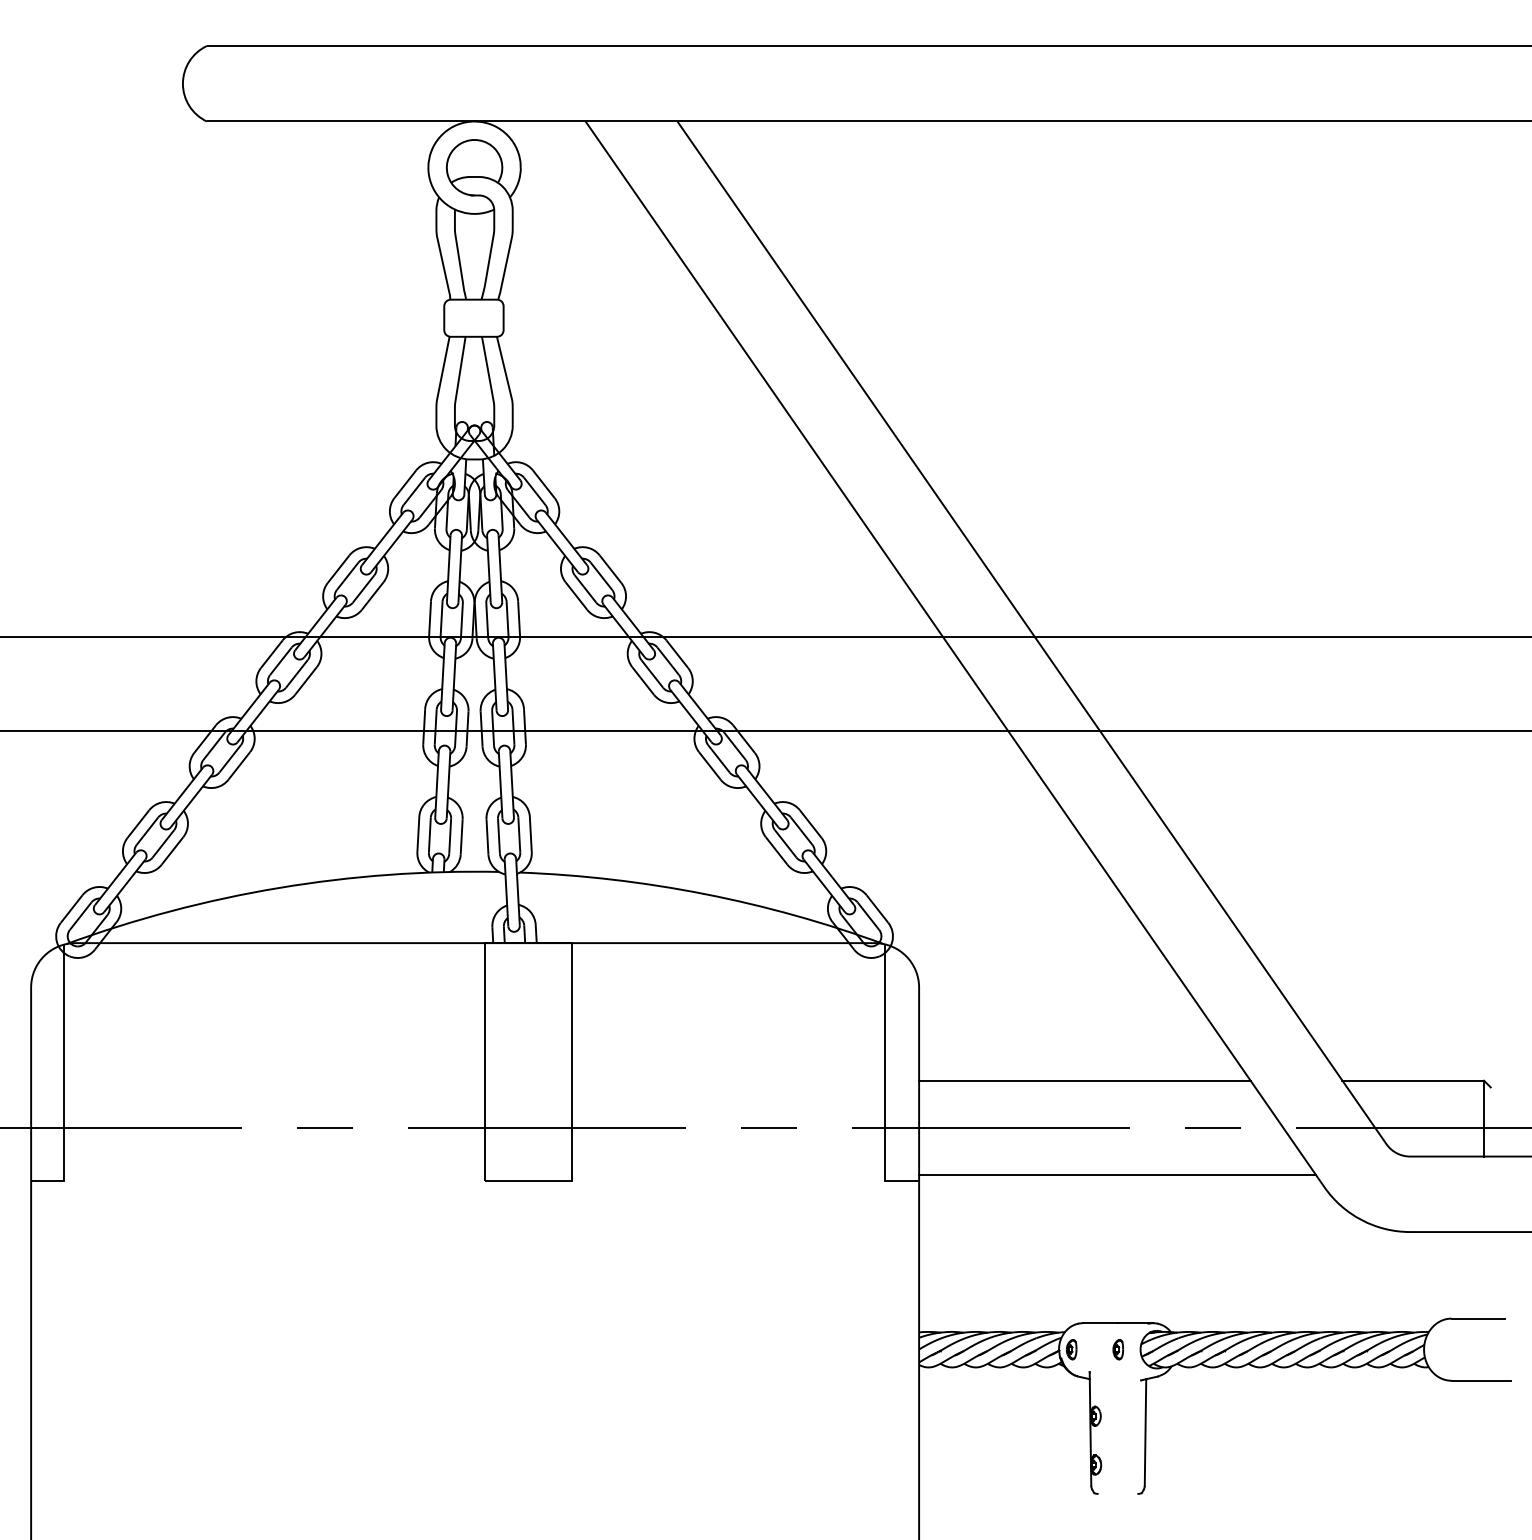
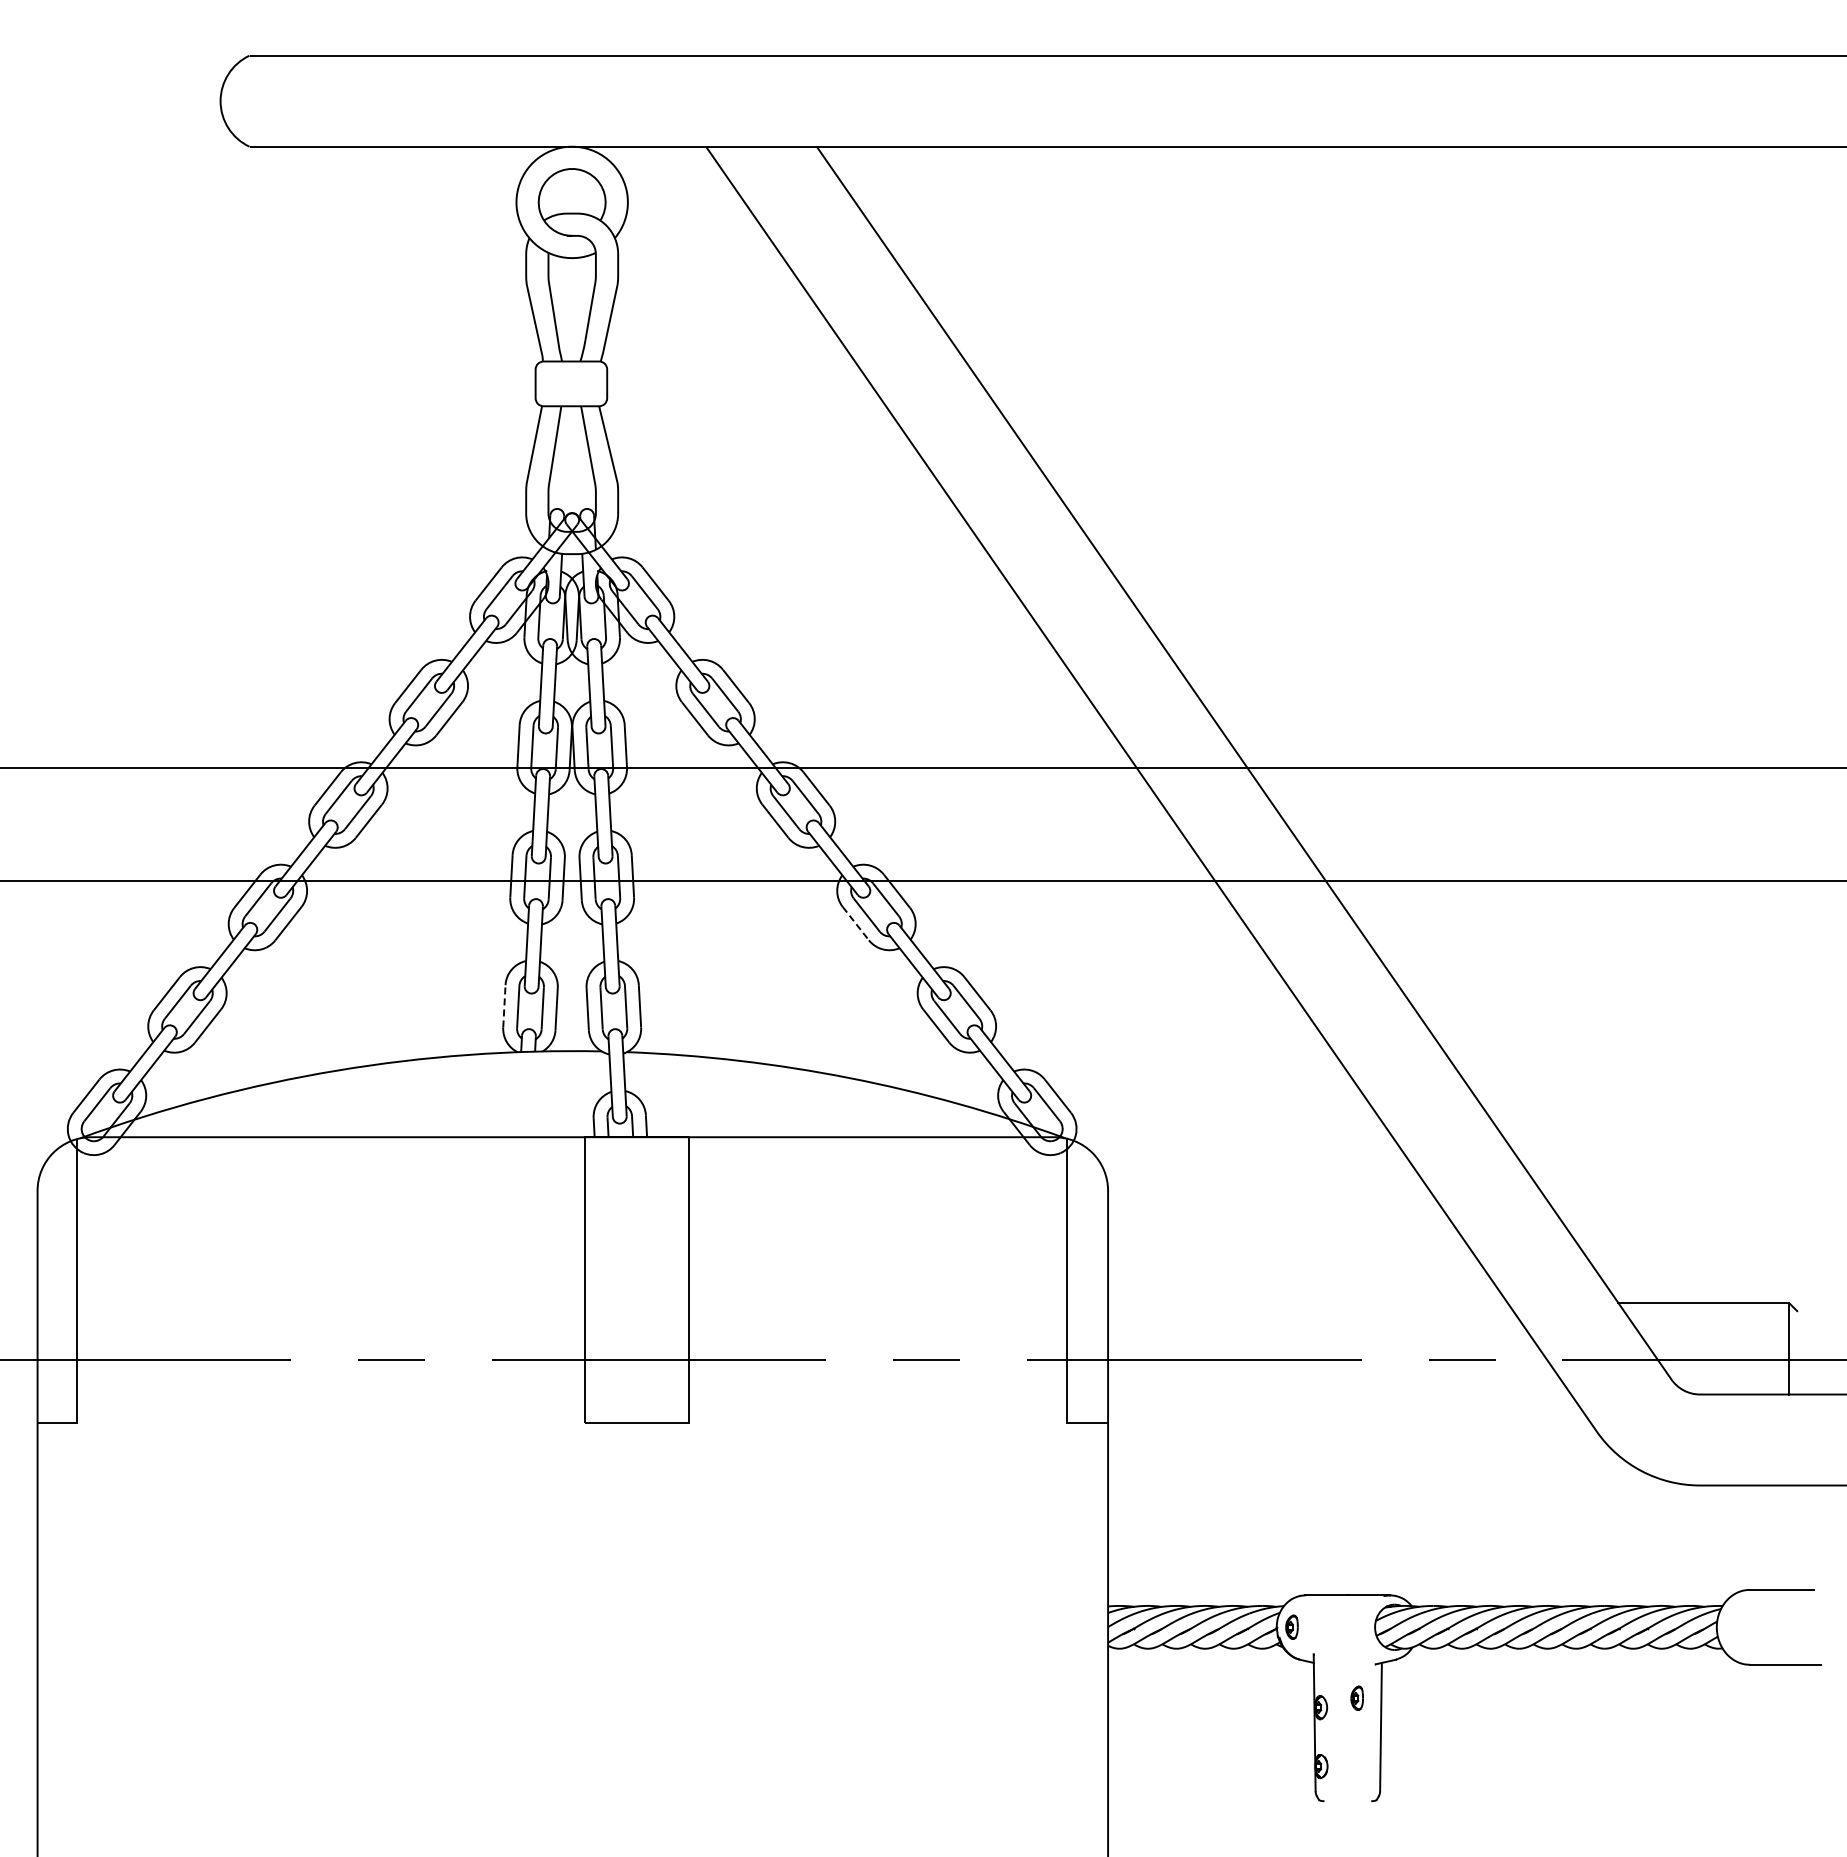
line: (710, 766) -> (856, 924), solid -> dashed
line: (418, 833) -> (504, 1005), solid -> dashed
line: (1084, 1081) -> (1307, 1303), removed
line: (1117, 1174) -> (1347, 1416), removed
part: (1117, 1348) -> (1356, 1697), moved

